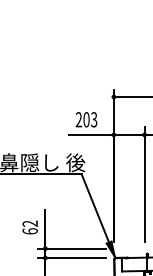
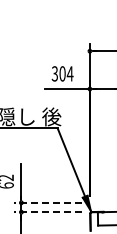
text: (86, 119) -> (62, 73), 203 -> 304
line: (71, 248) -> (47, 202), solid -> dashed
line: (71, 258) -> (47, 212), solid -> dashed

